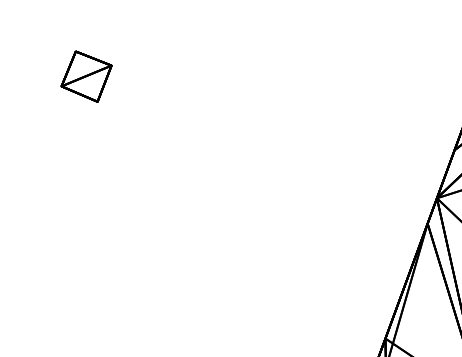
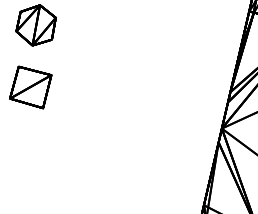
part: (85, 76) -> (30, 87), size x1.67

